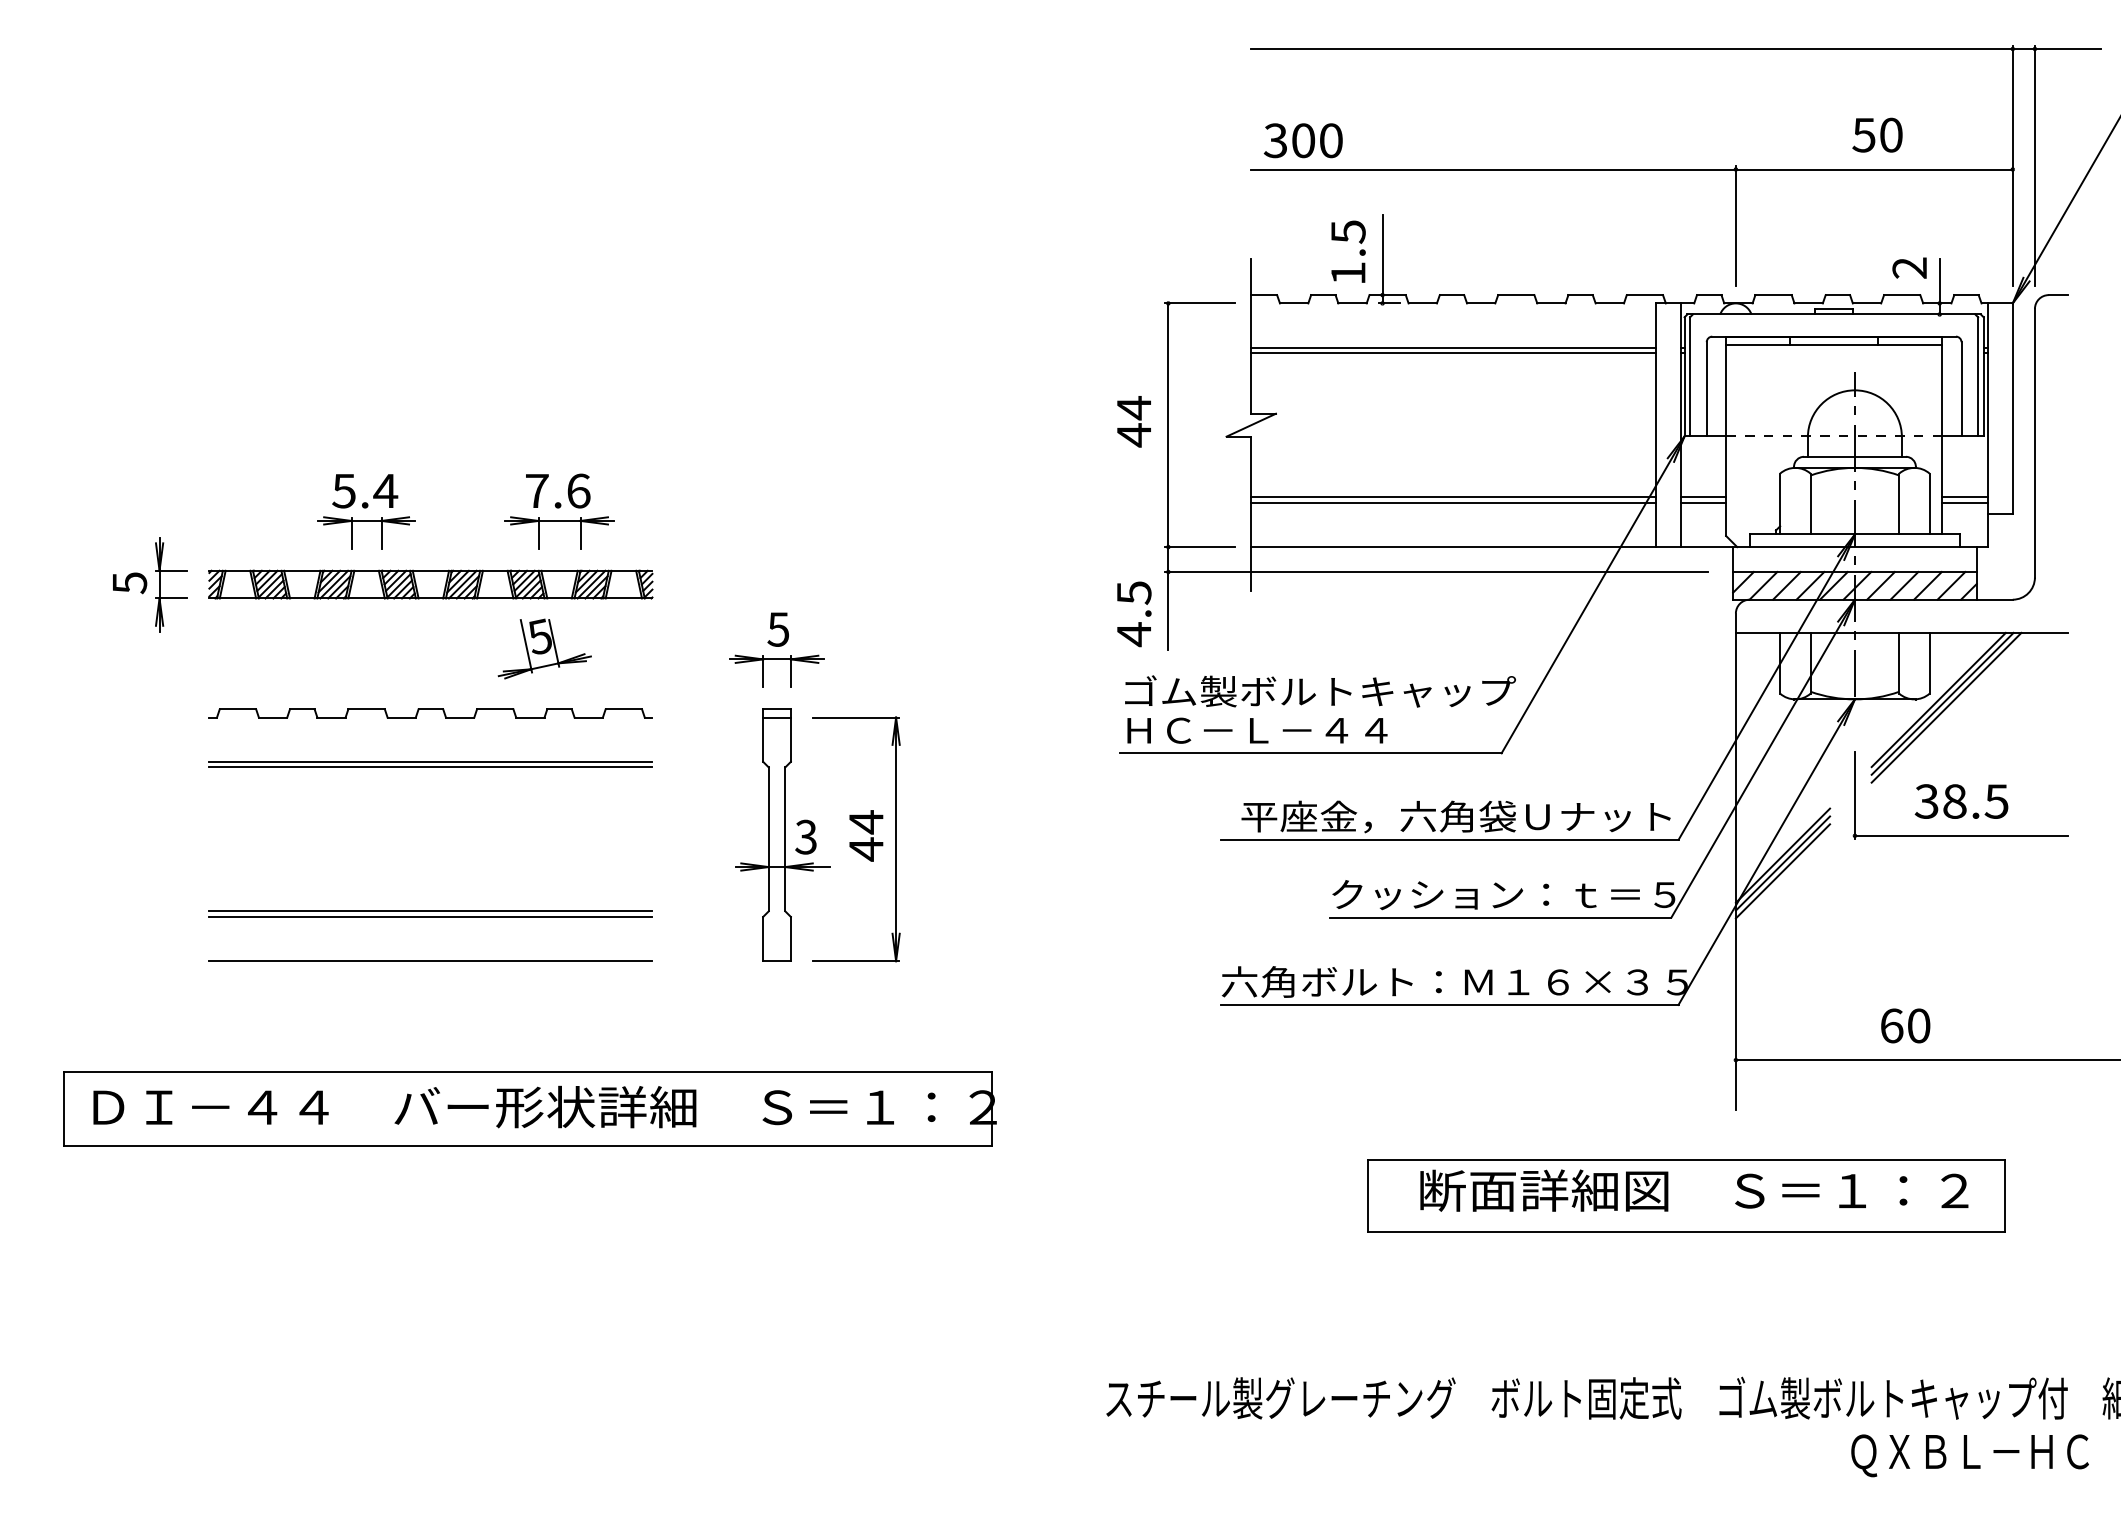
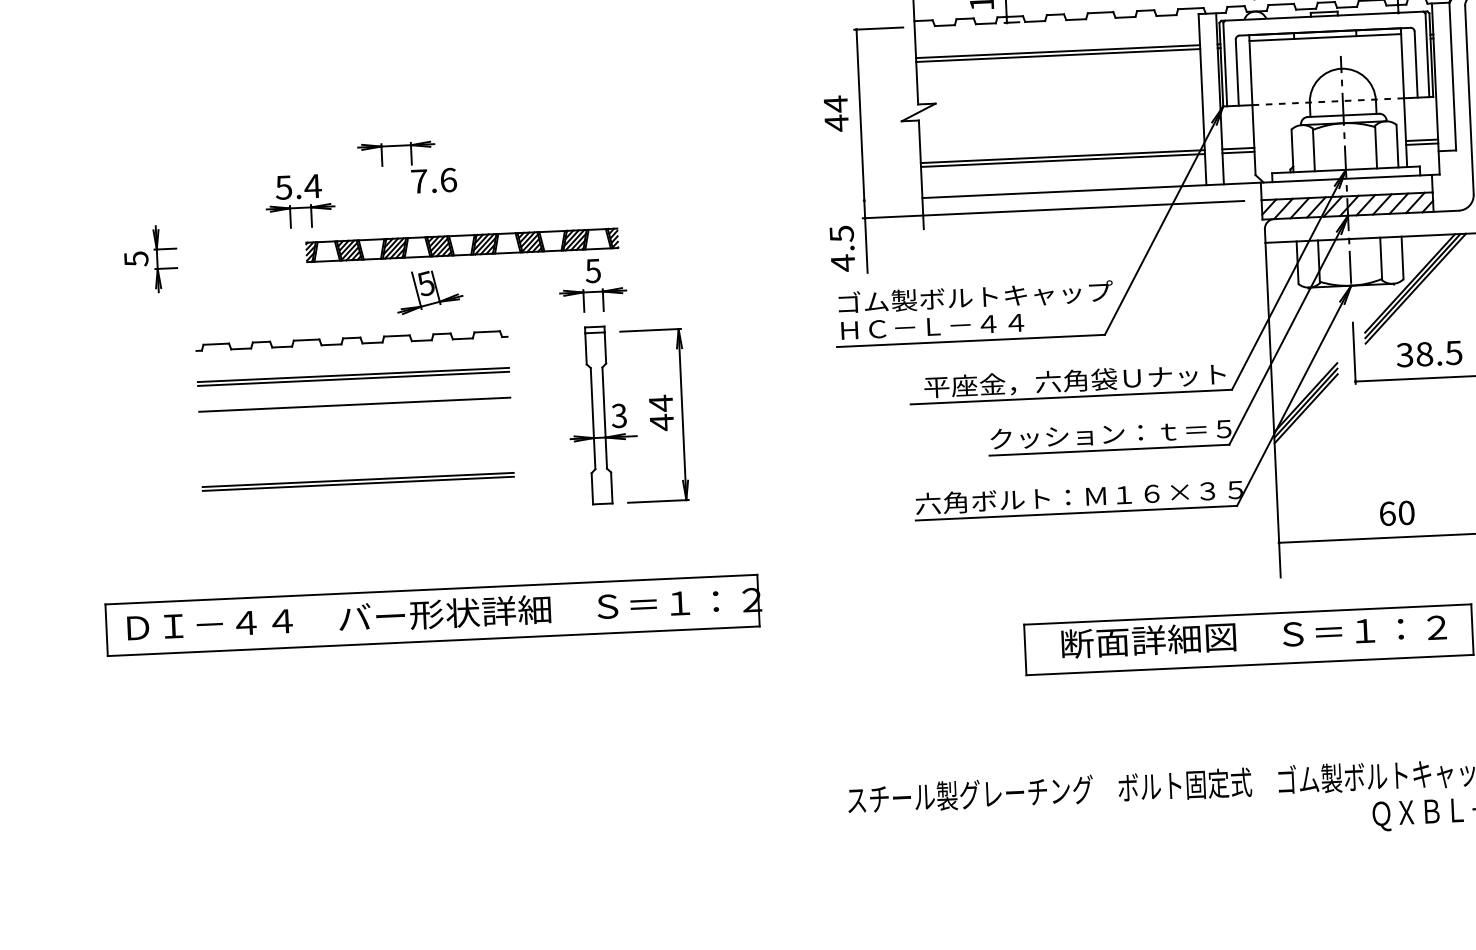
part: (559, 521) -> (396, 146), moved
line: (1199, 547) -> (886, 199), removed
part: (430, 584) -> (461, 245), moved
line: (430, 960) -> (354, 404), moved

